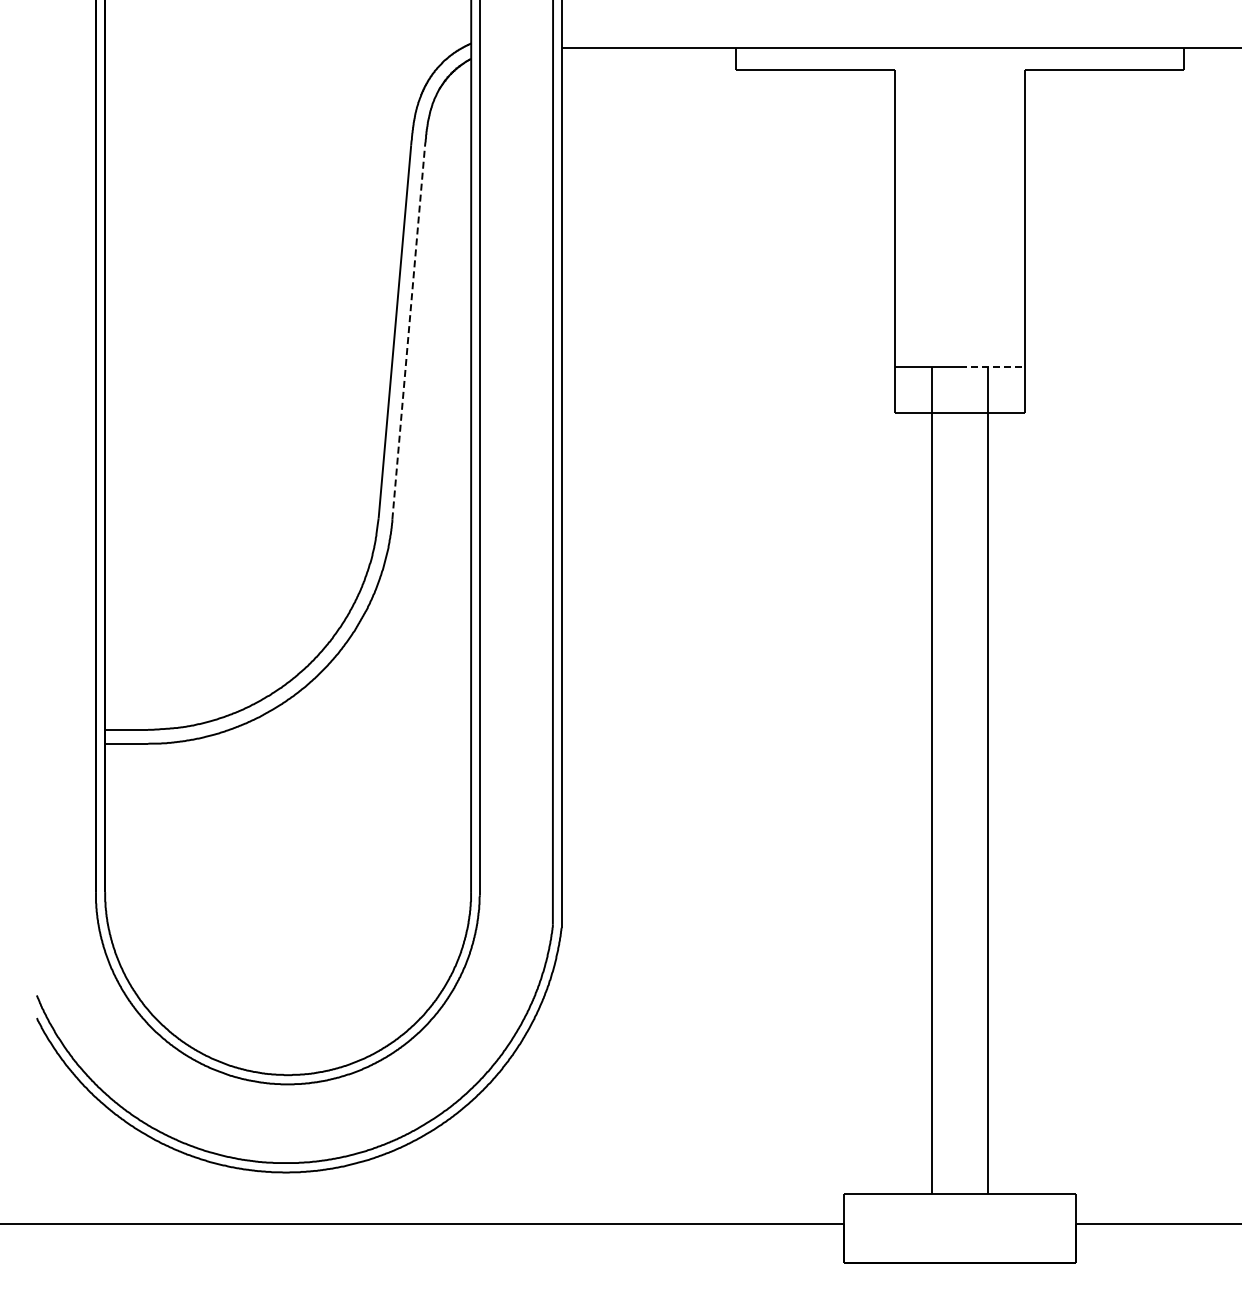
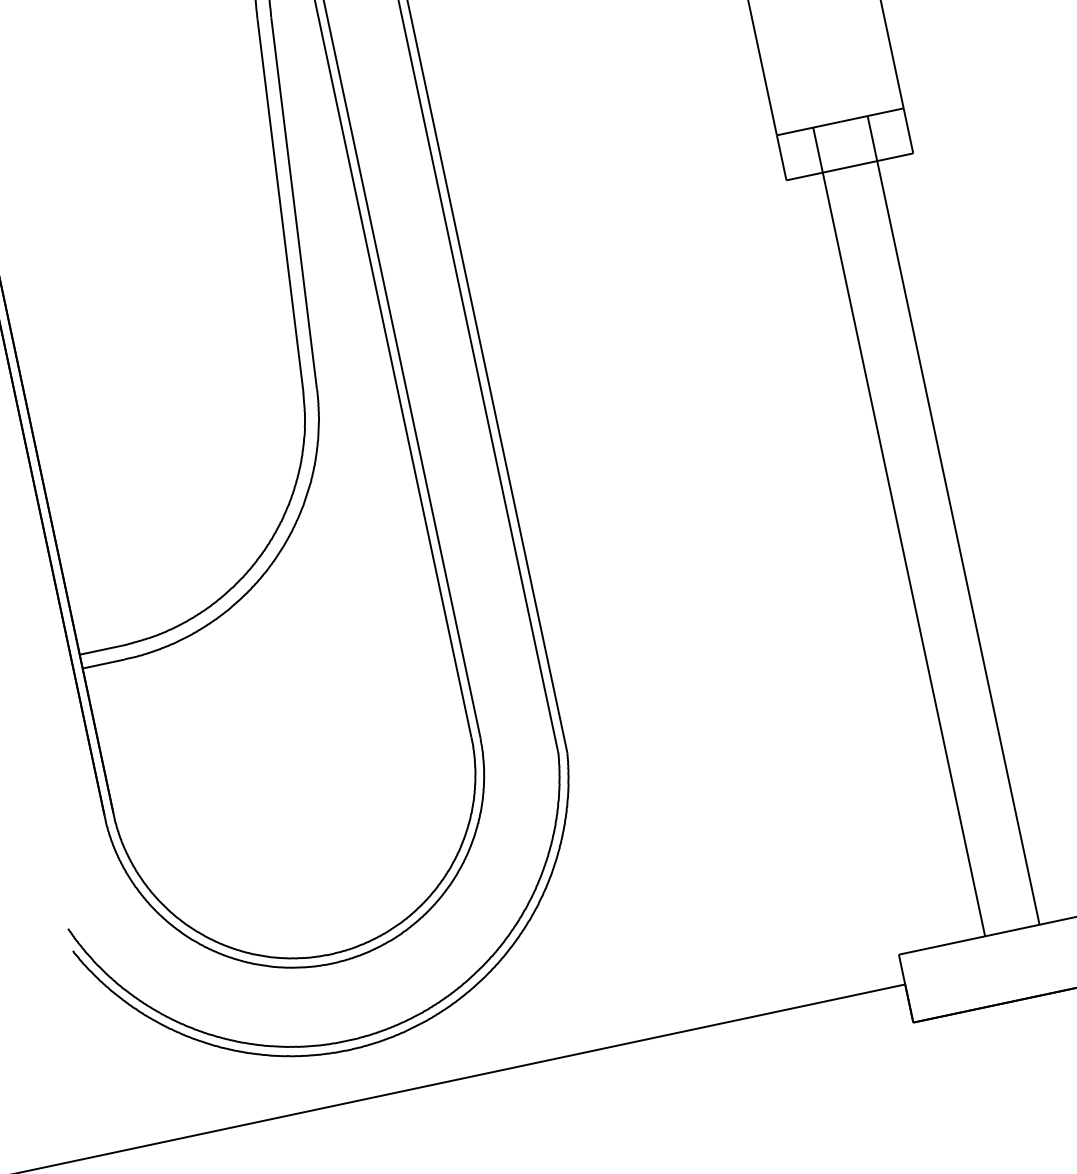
line: (408, 332) -> (293, 203), dashed -> solid
line: (992, 366) -> (872, 114), dashed -> solid

